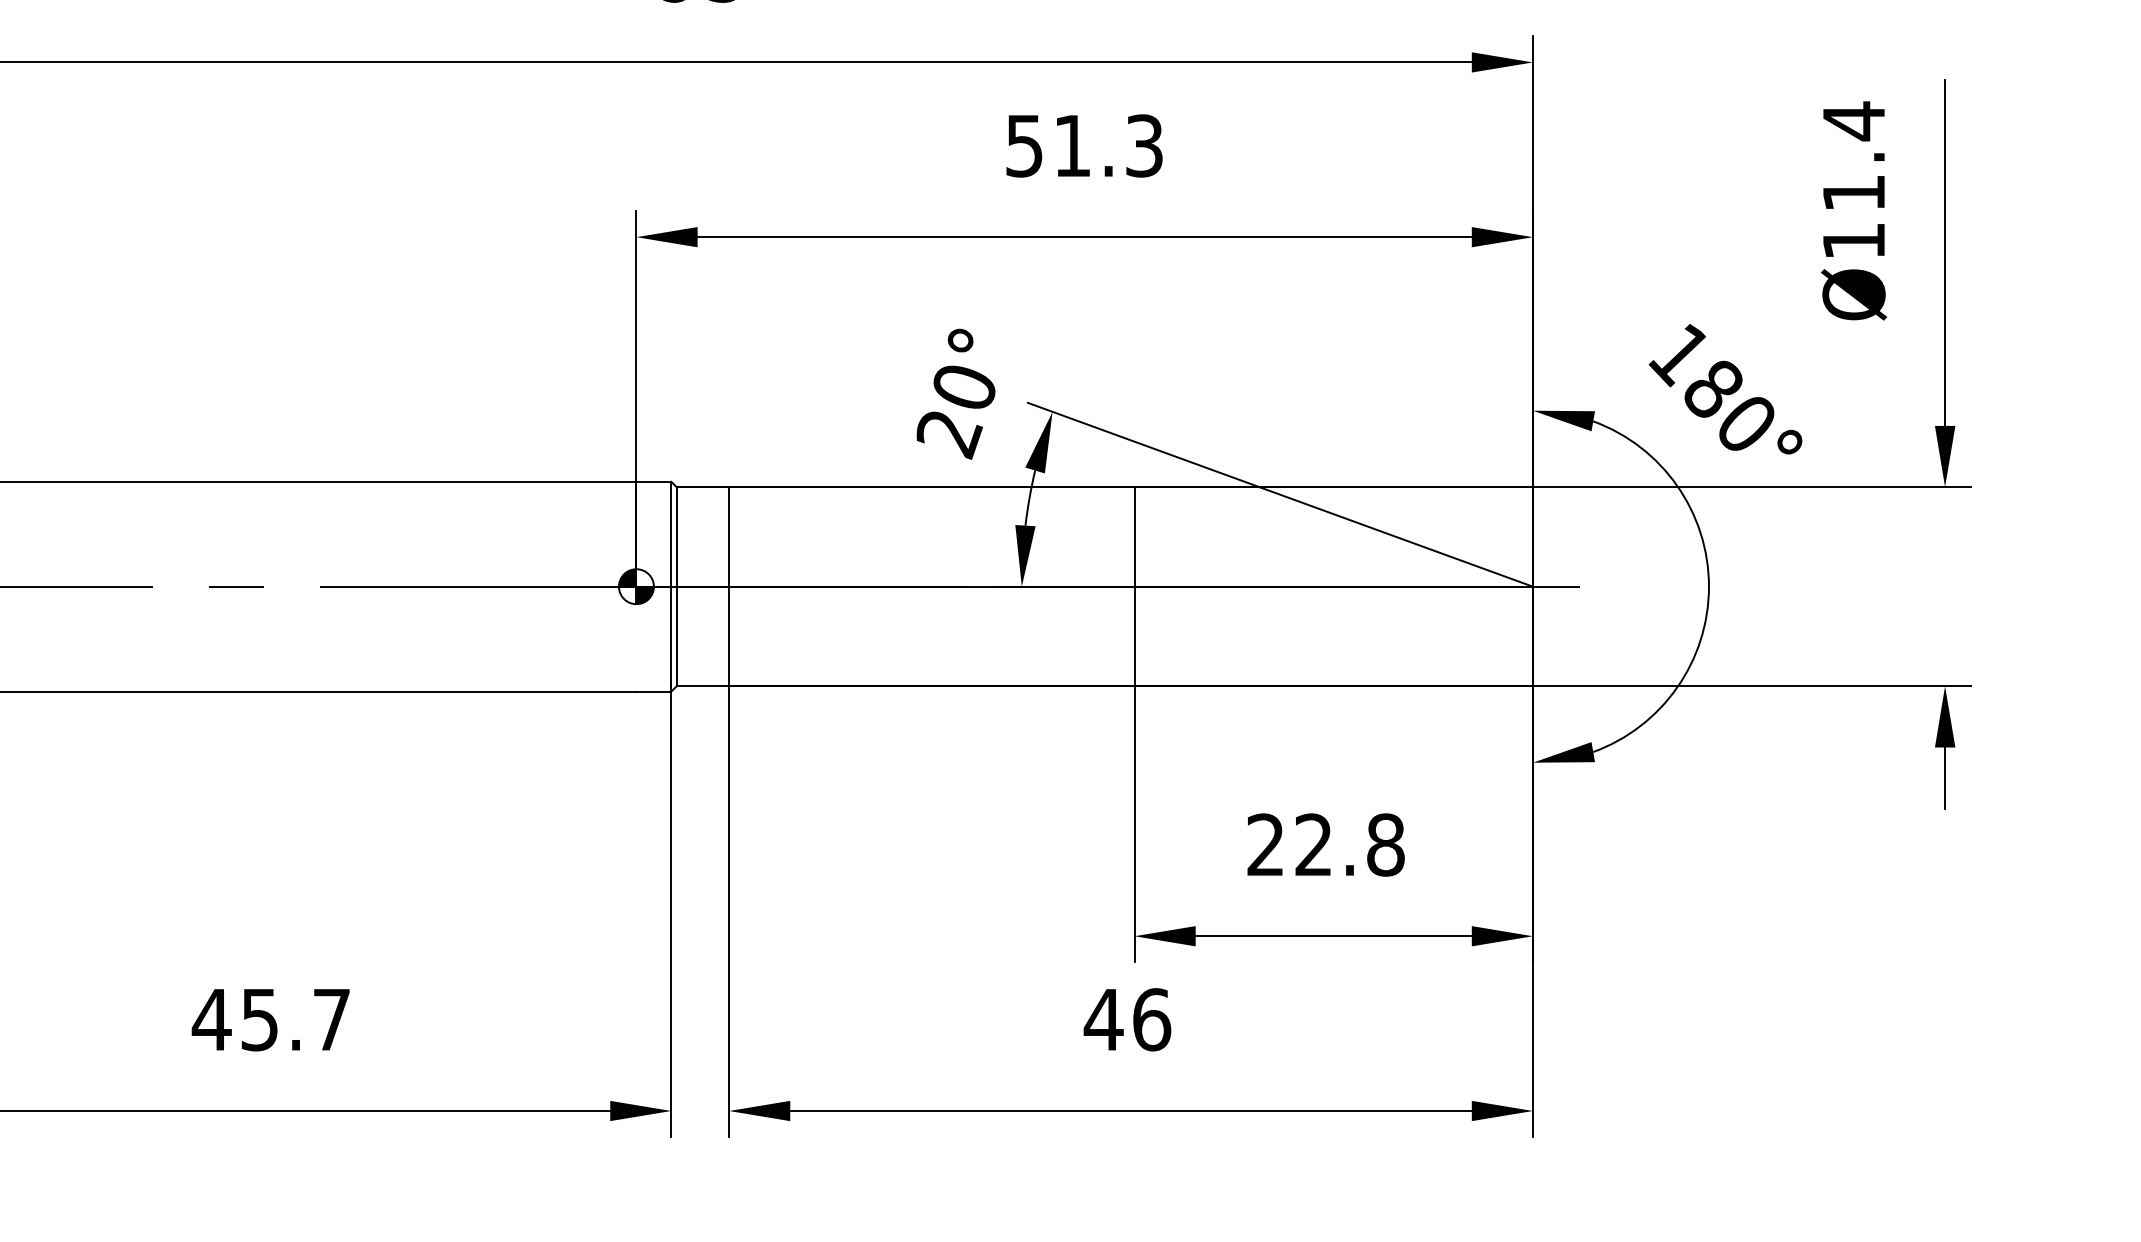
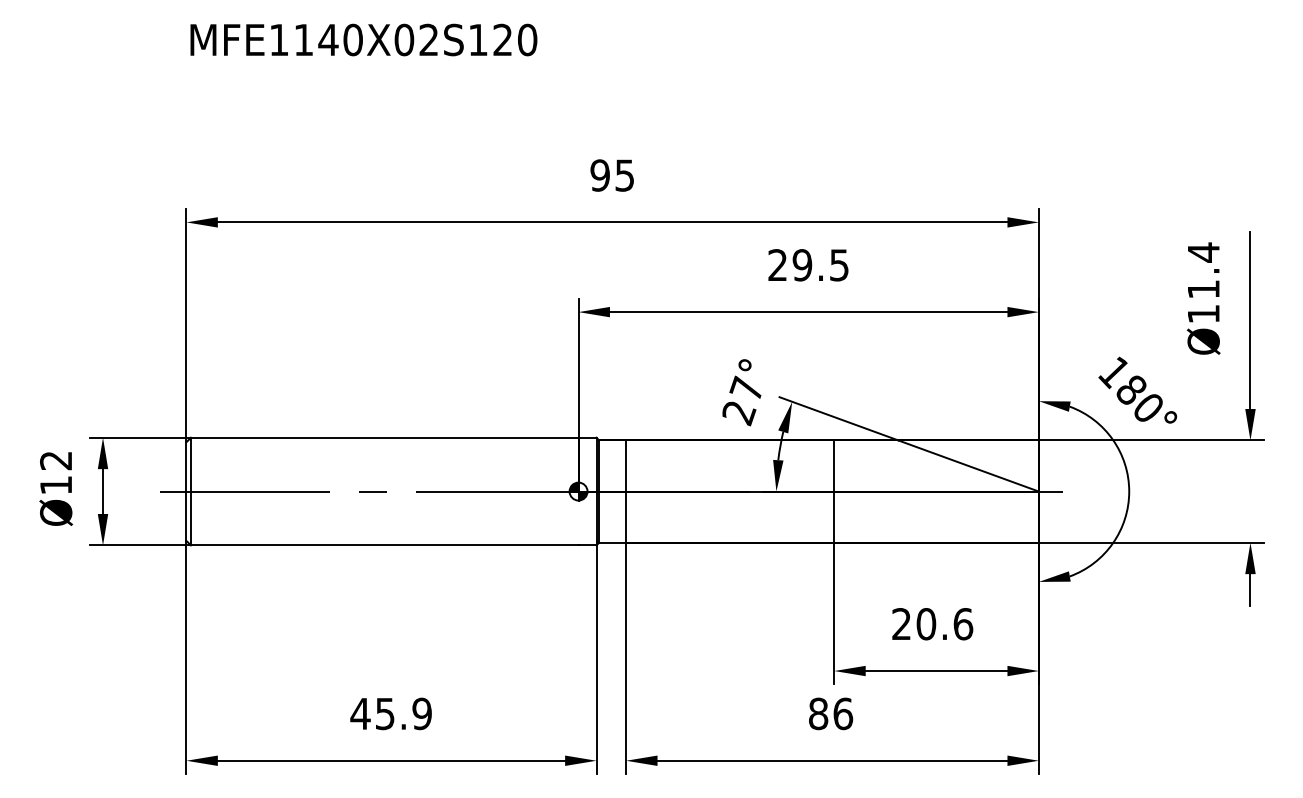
text: (1084, 146) -> (808, 265), 51.3 -> 29.5
text: (961, 384) -> (745, 387), 20° -> 27°
text: (1349, 845) -> (944, 624), 22.8 -> 20.6
text: (330, 1018) -> (421, 713), 45.7 -> 45.9
text: (1103, 1018) -> (818, 713), 46 -> 86

